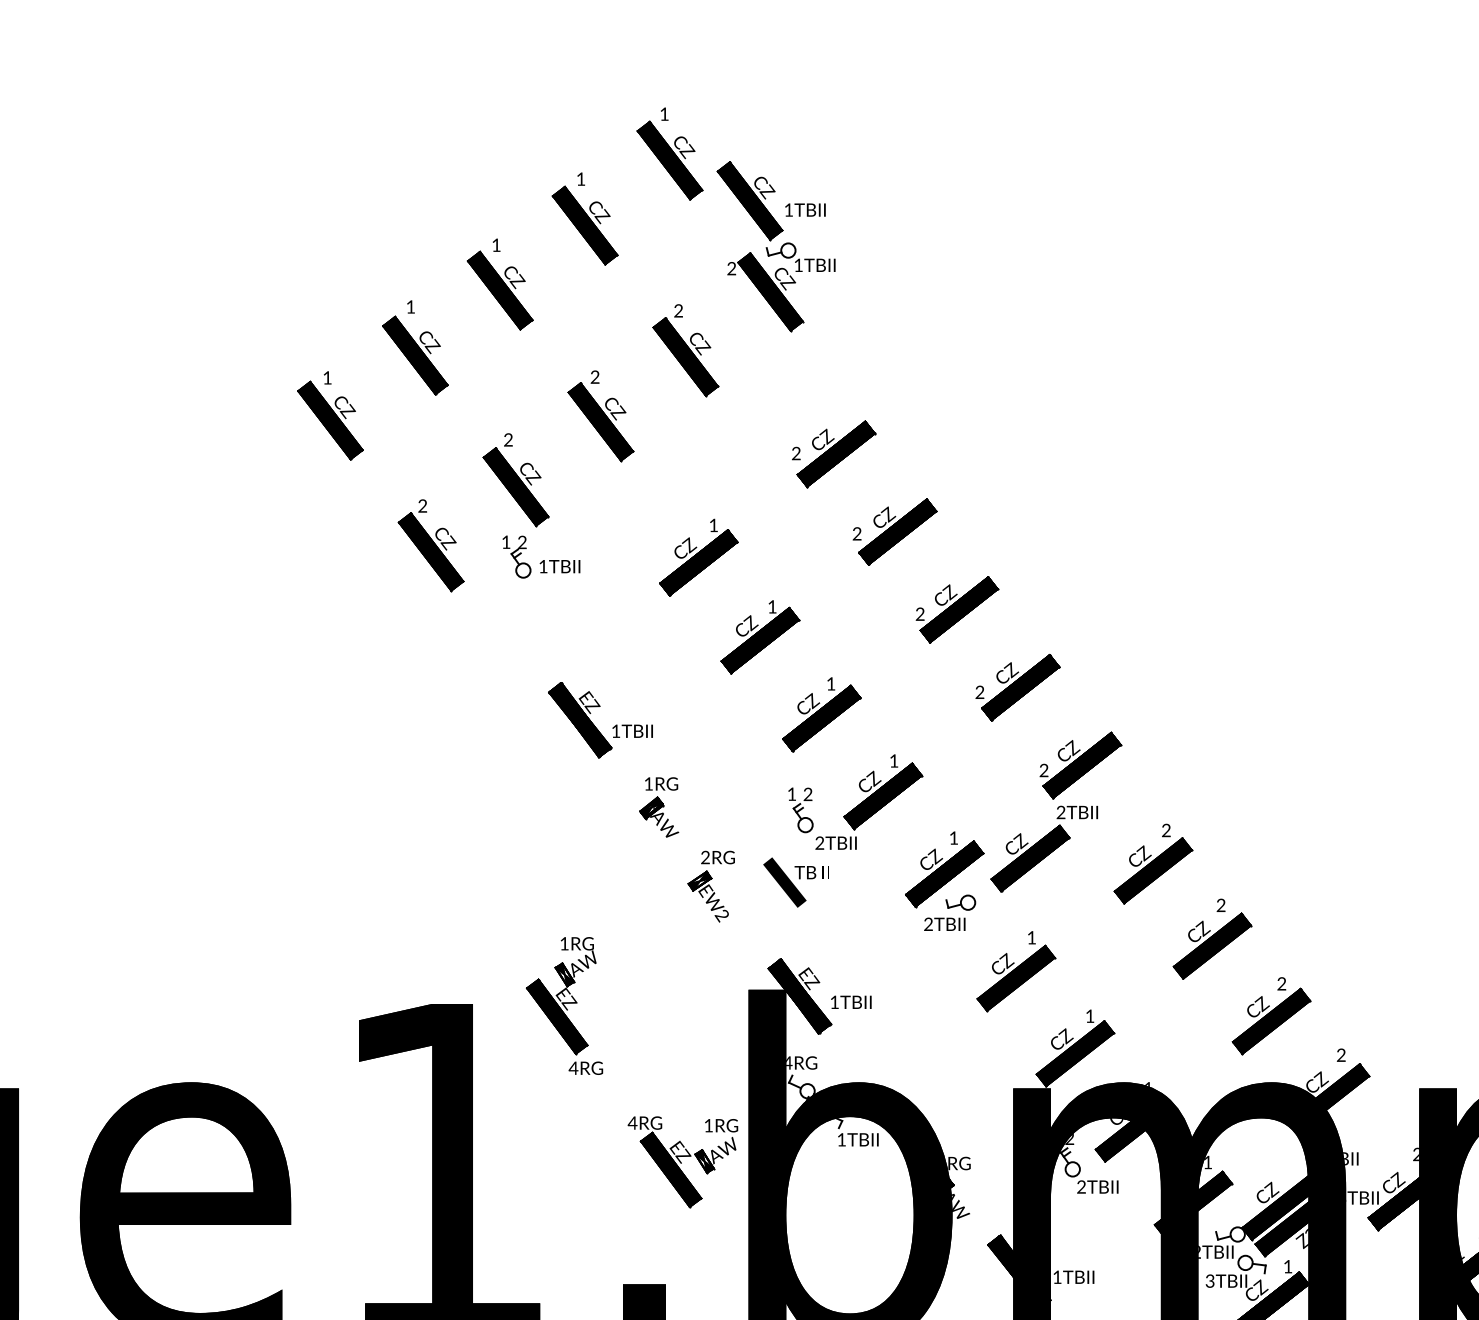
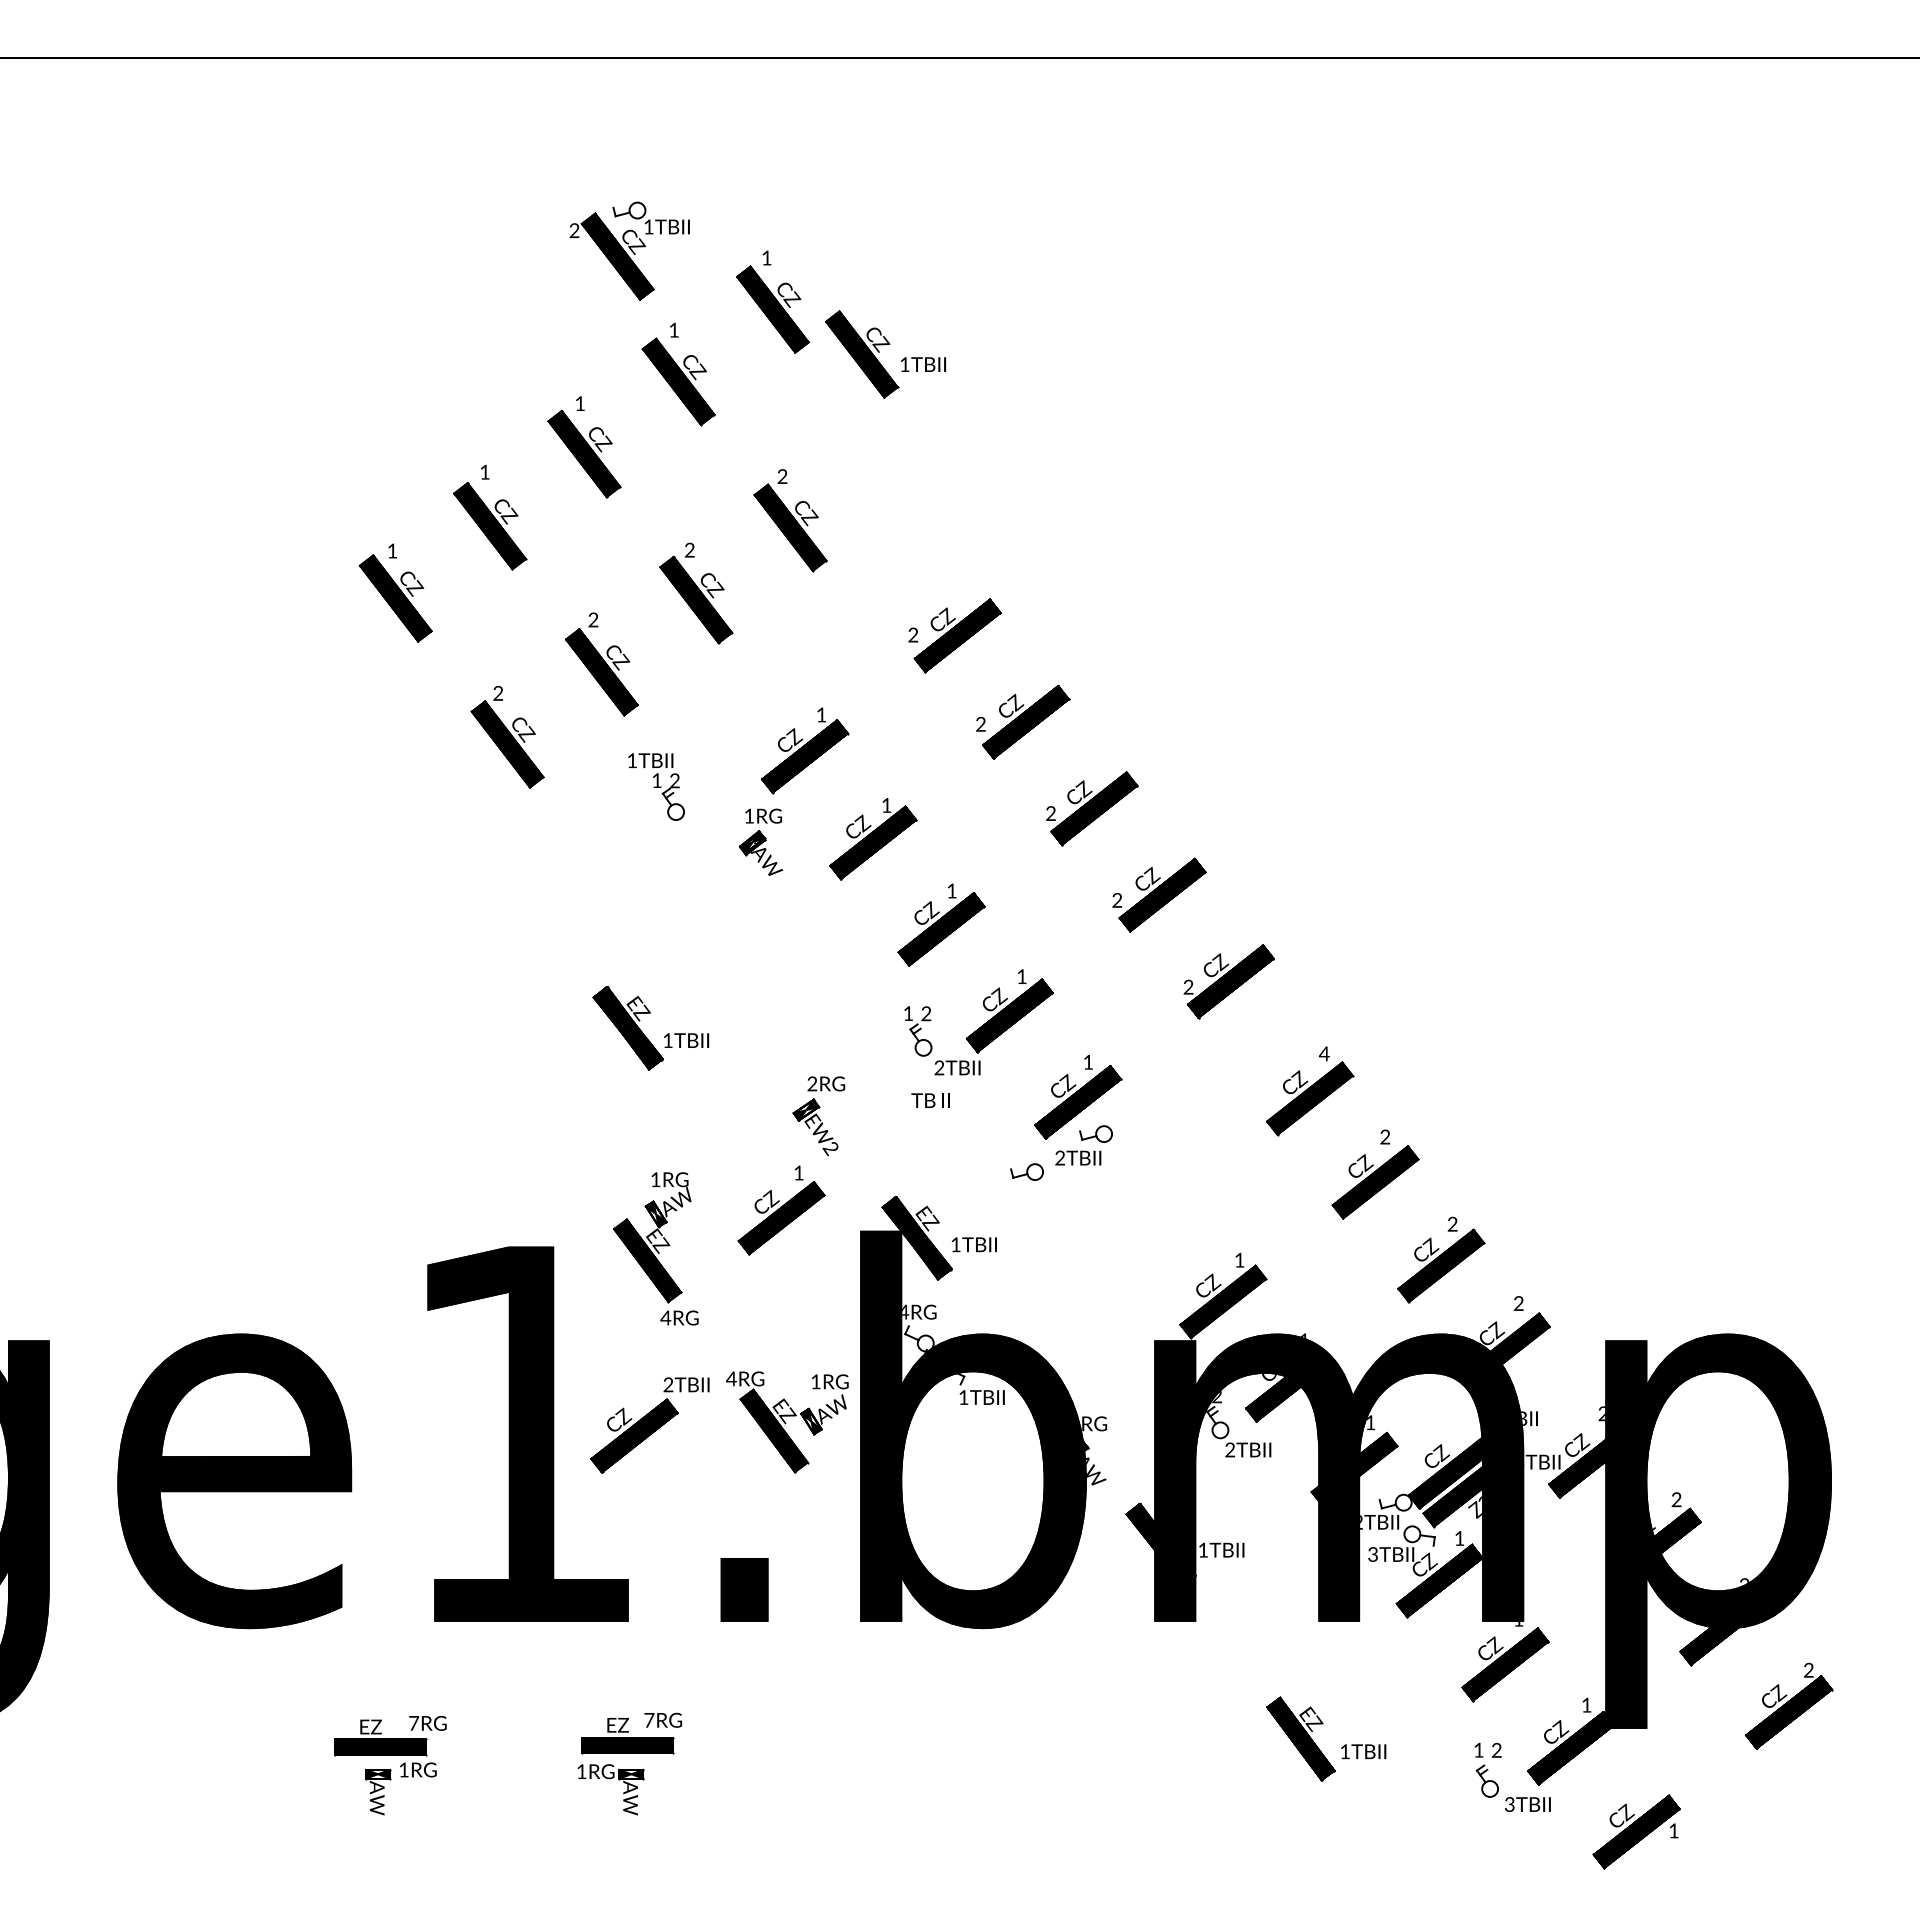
part: (781, 286) -> (629, 250), moved
part: (516, 556) -> (668, 796), moved
part: (593, 723) -> (643, 1032), moved
part: (659, 806) -> (761, 841), moved
text: (1165, 830) -> (1323, 1053), 2 -> 4
part: (1044, 849) -> (649, 1425), moved
fill: (784, 882) -> (900, 1111), removed
part: (898, 936) -> (1026, 1171), added
part: (1016, 971) -> (781, 1210), moved

